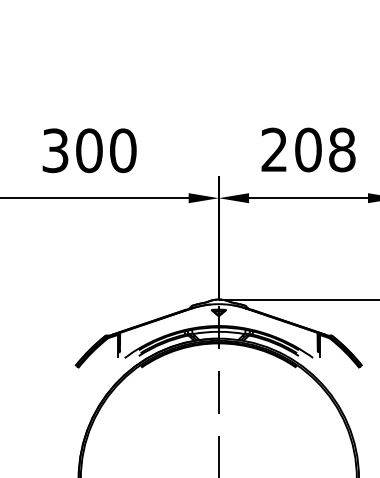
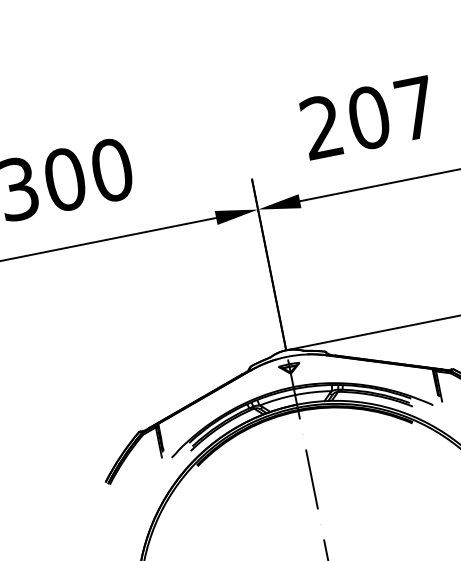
text: (342, 149) -> (416, 107), 208 -> 207

